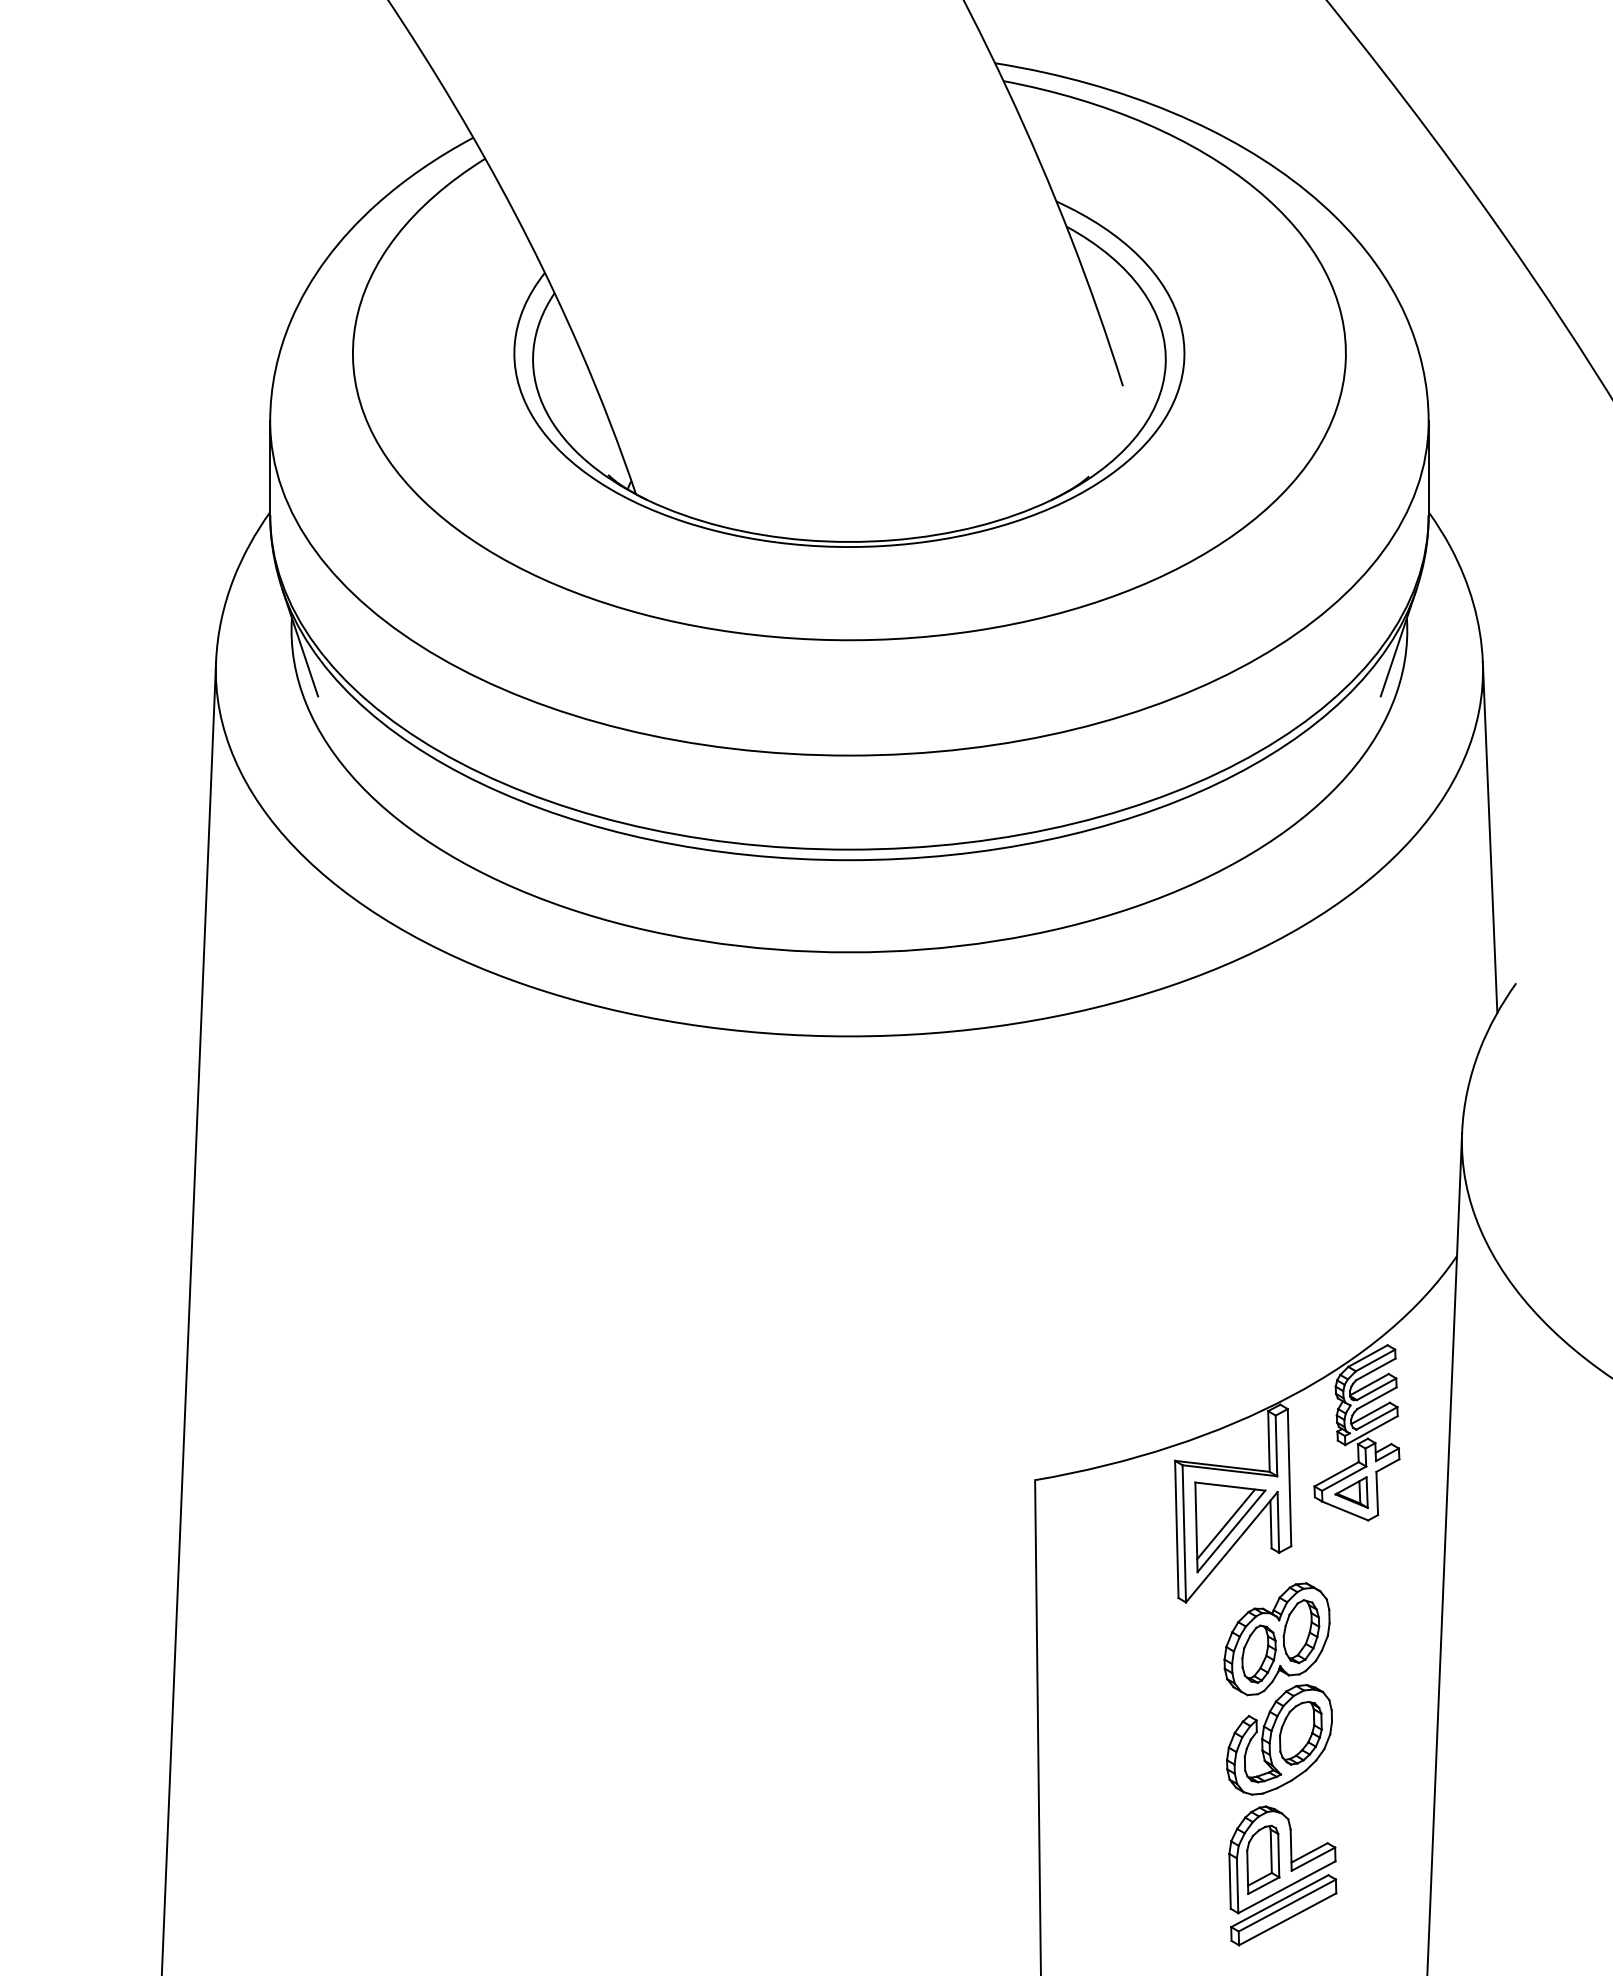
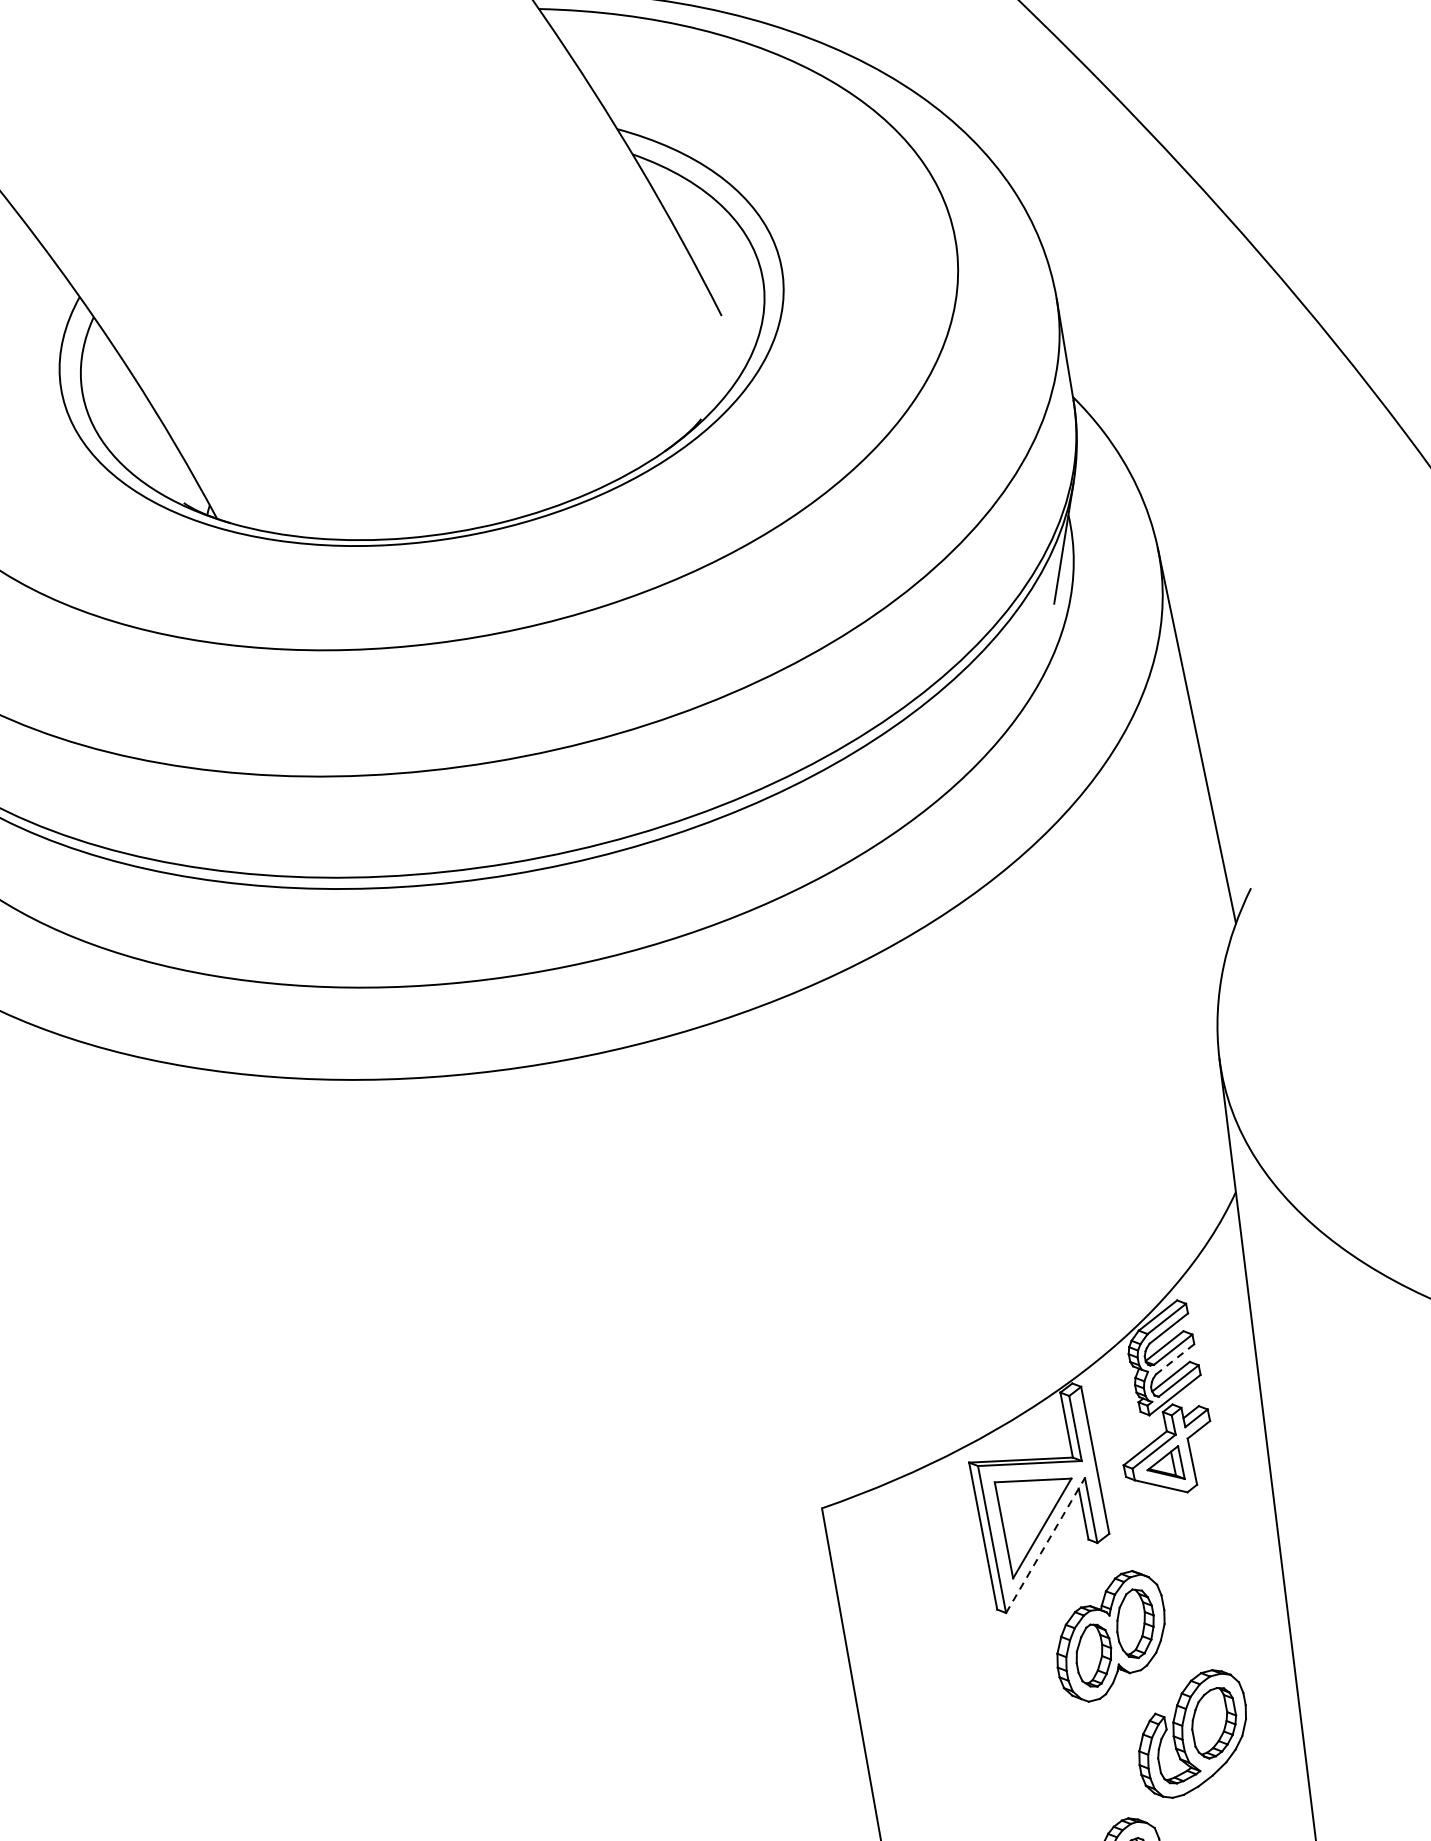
line: (1377, 1398) -> (1175, 1359), solid -> dashed
line: (1226, 1524) -> (1035, 1521), removed
line: (1231, 1547) -> (1045, 1545), solid -> dashed
part: (1279, 1739) -> (1192, 1733), moved

